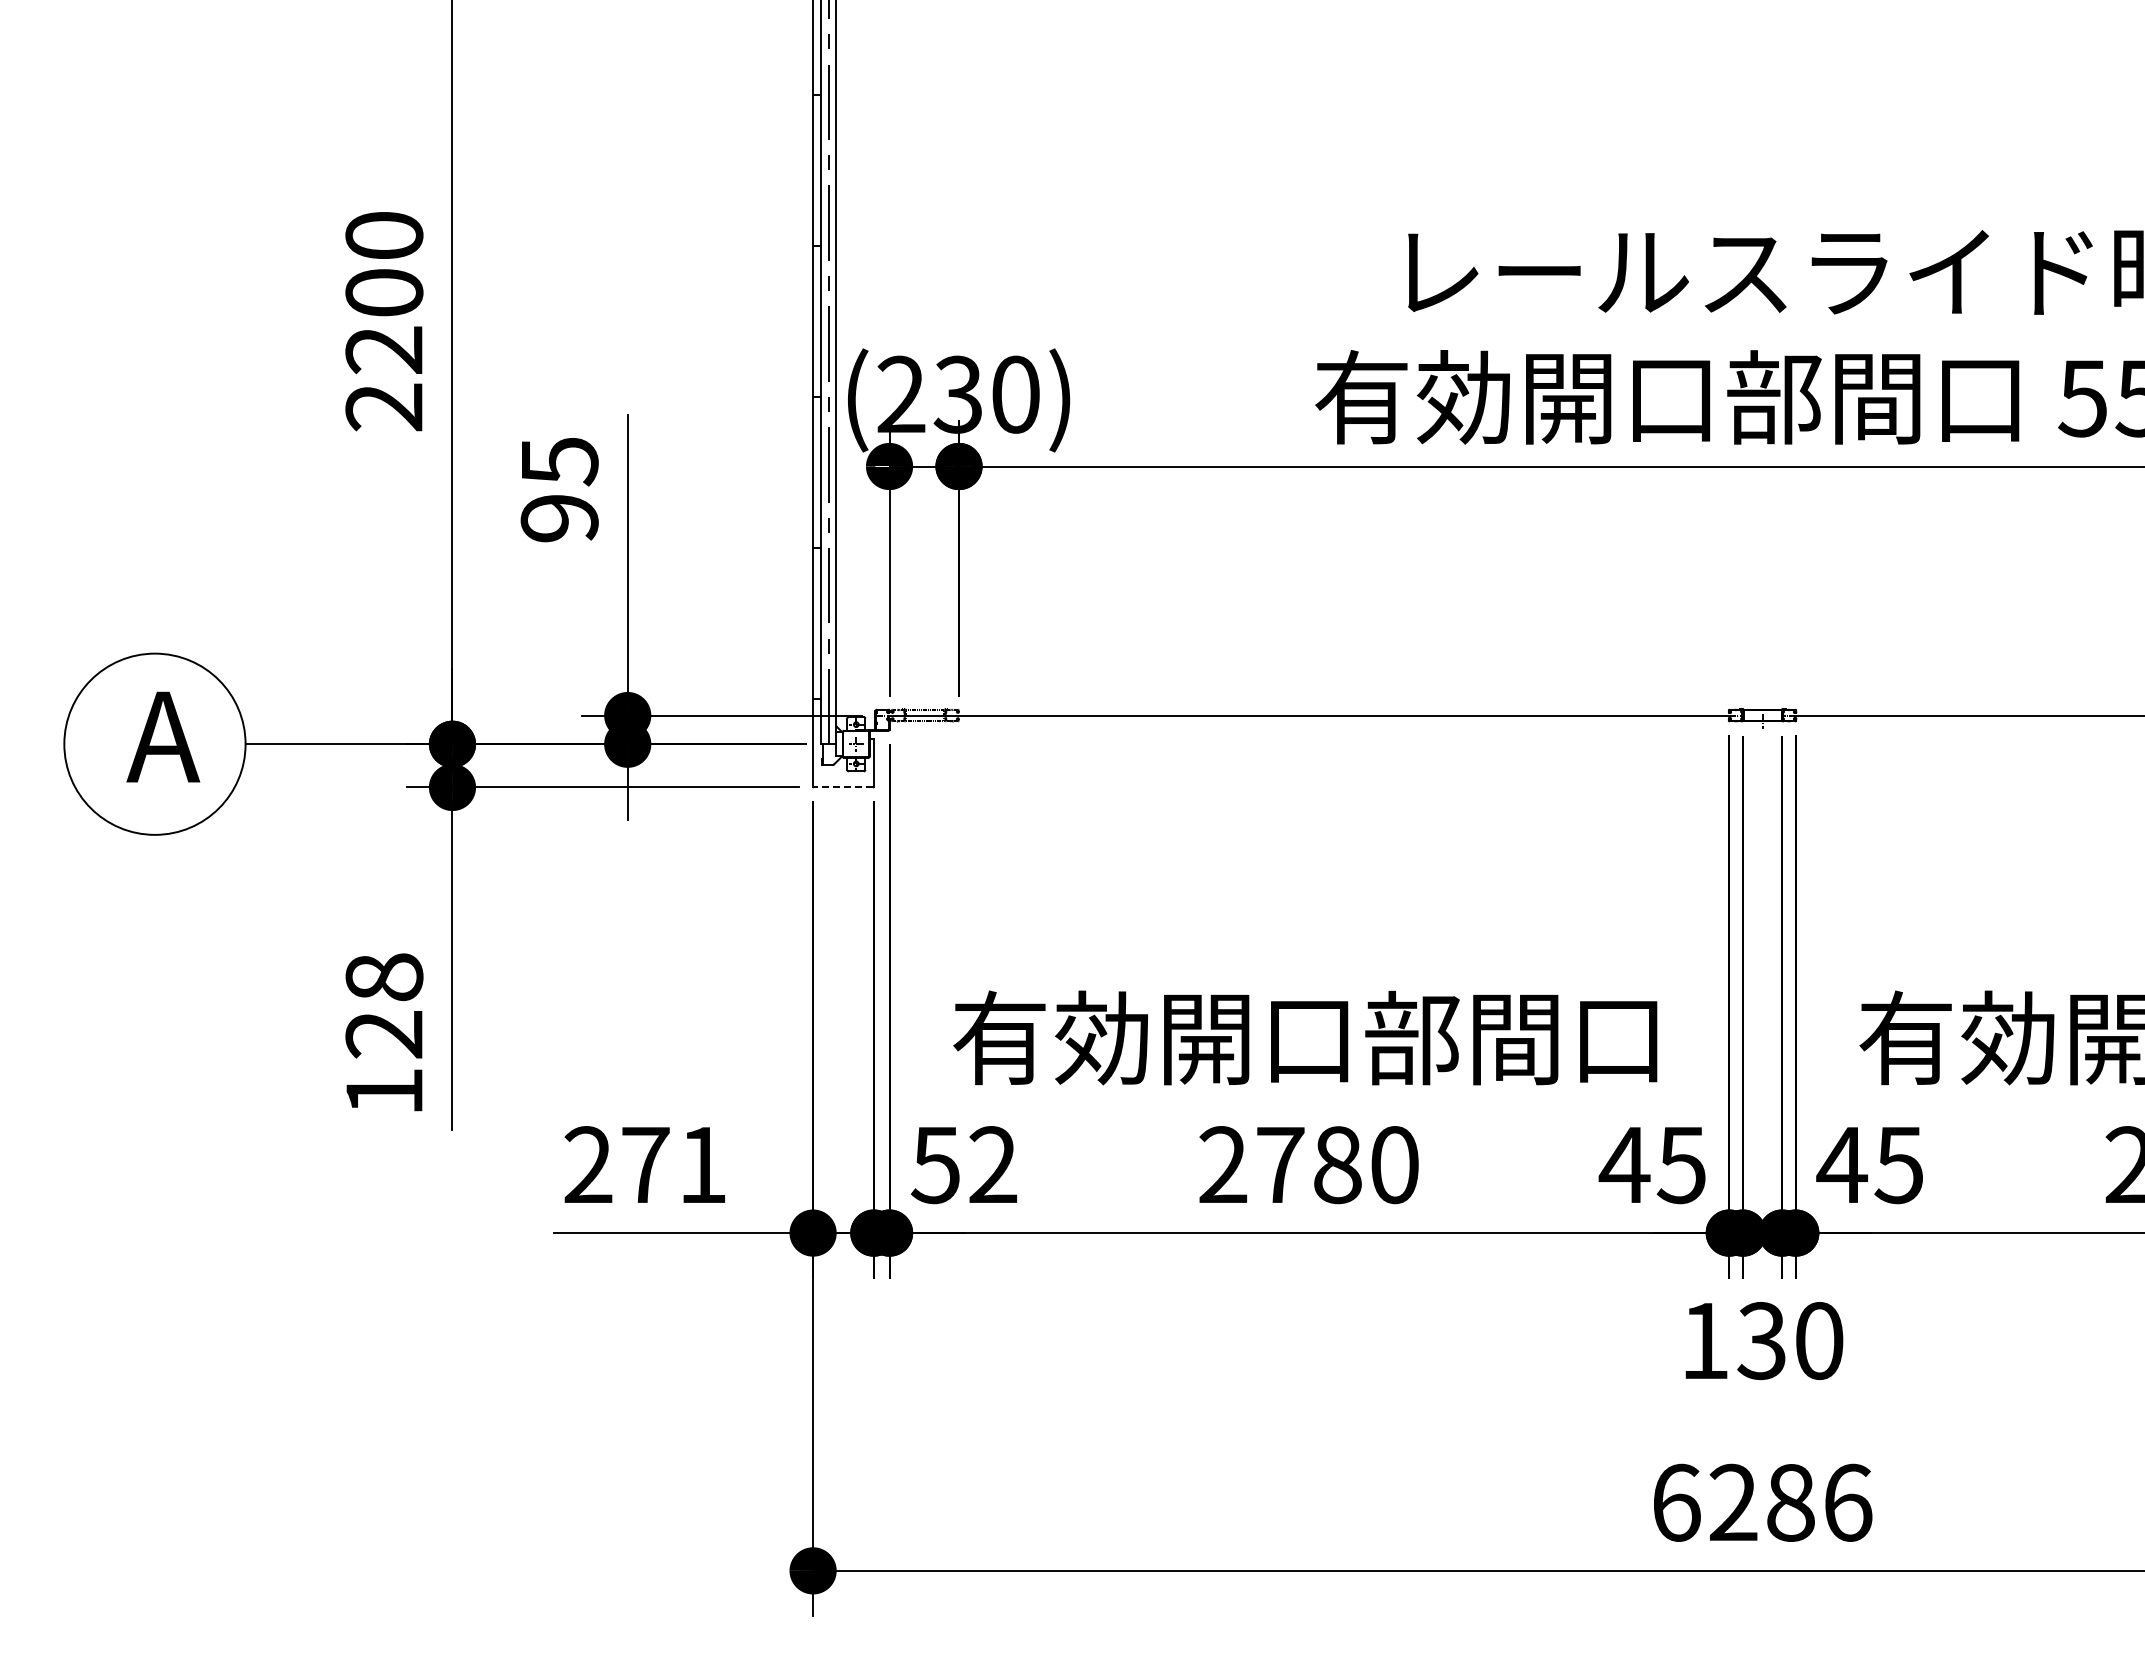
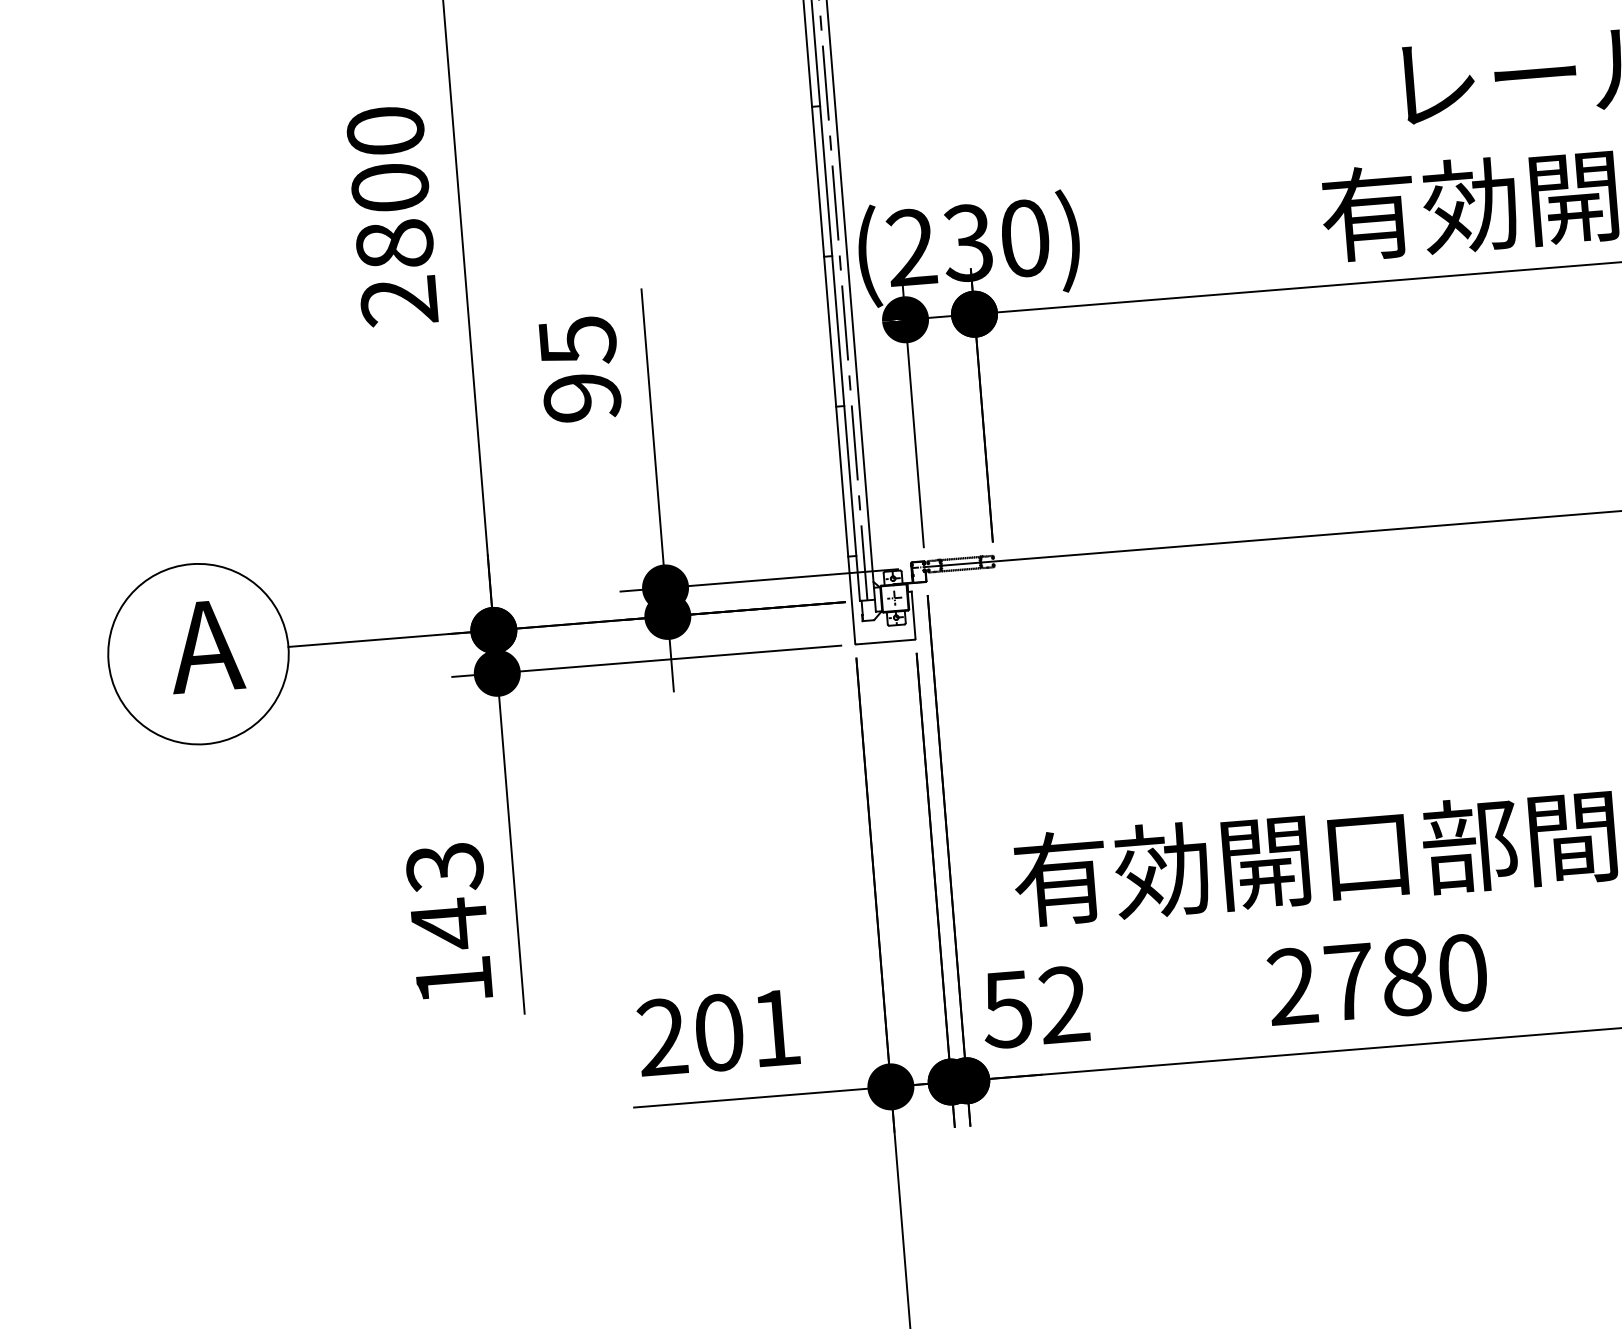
text: (384, 350) -> (394, 244), 2200 -> 2800
line: (842, 787) -> (884, 642), dashed -> solid
text: (384, 1006) -> (447, 896), 128 -> 143
text: (645, 1165) -> (719, 1033), 271 -> 201

